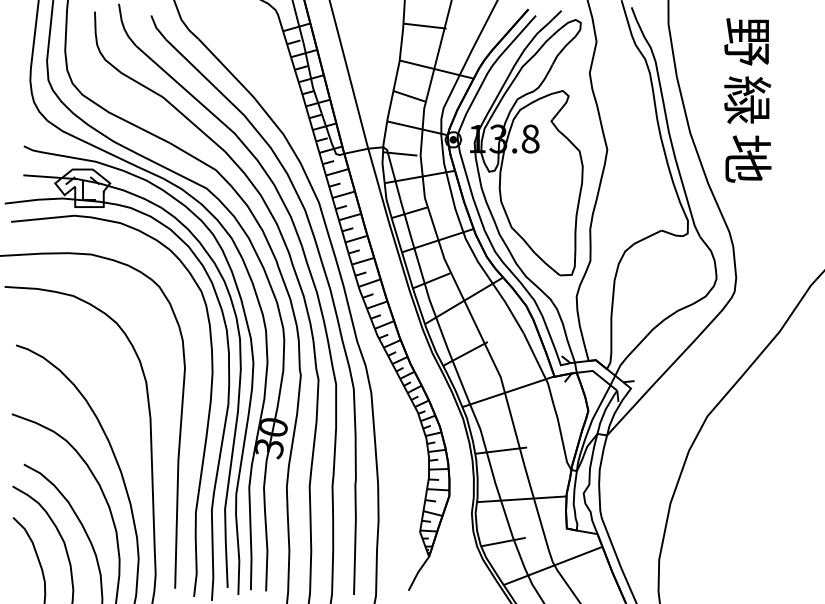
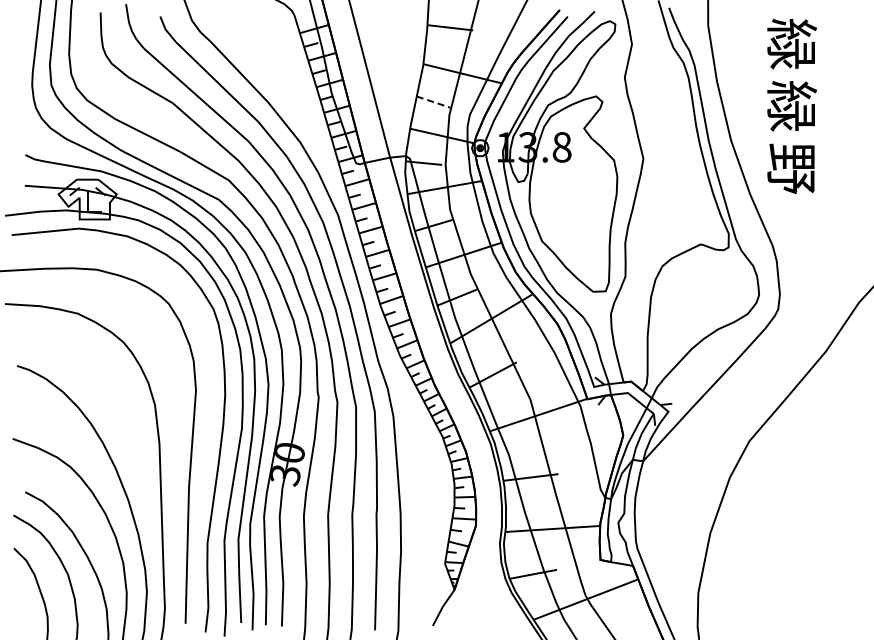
text: (747, 40) -> (791, 43), 野 -> 緑
line: (409, 96) -> (433, 102), solid -> dashed
text: (748, 158) -> (792, 168), 地 -> 野

